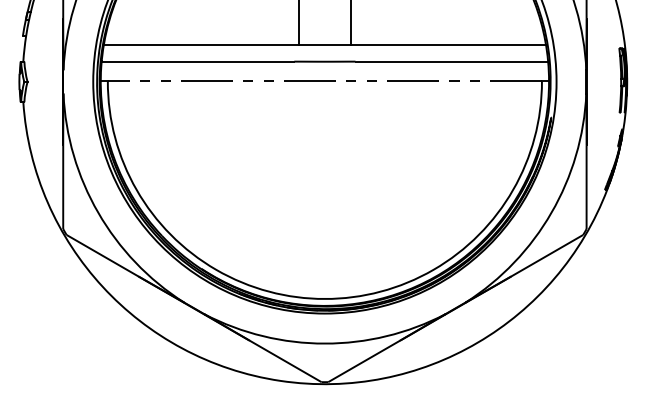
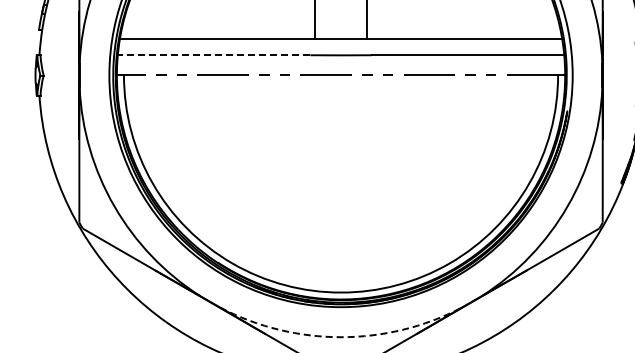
line: (197, 61) -> (213, 55), solid -> dashed
arc: (324, 343) -> (340, 337), solid -> dashed

